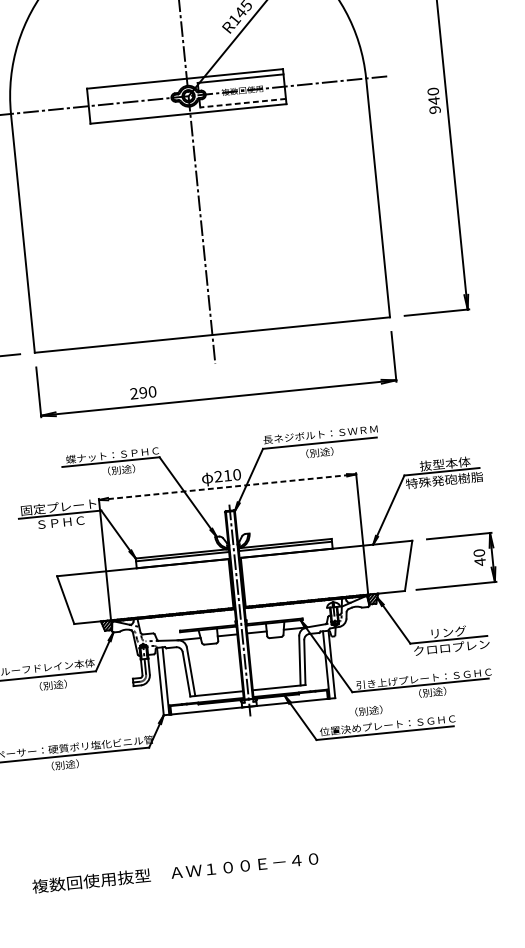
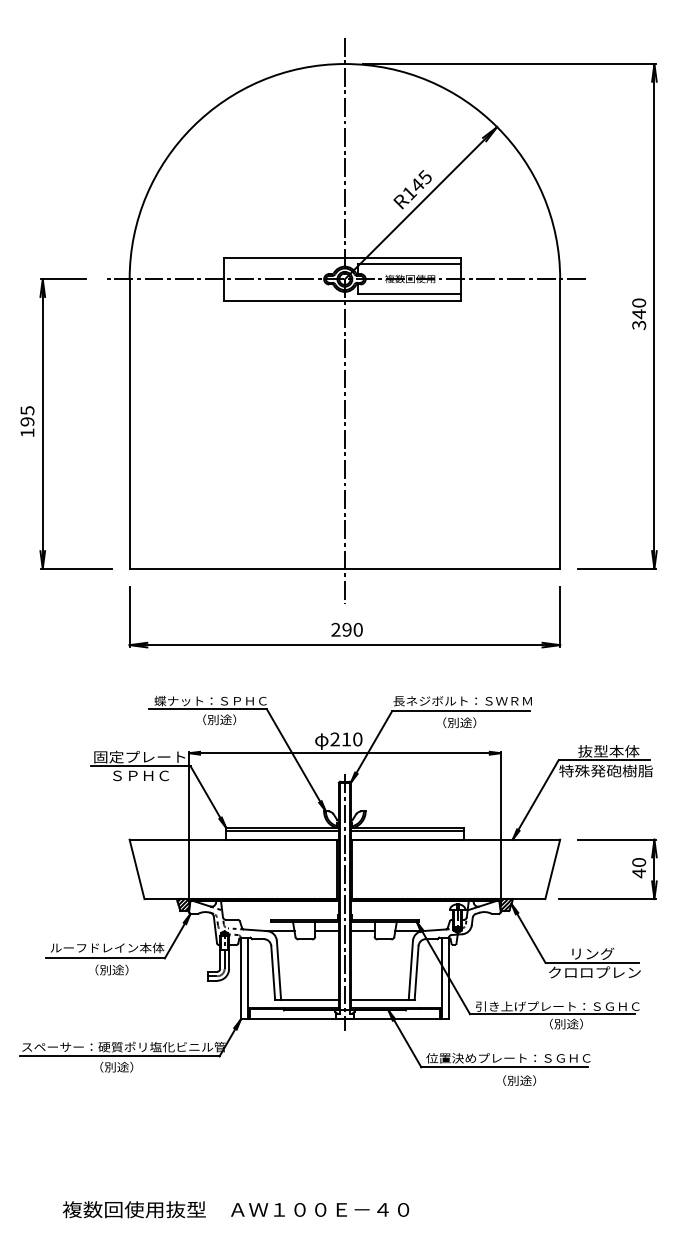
line: (243, 103) -> (409, 294), dashed -> solid
text: (435, 110) -> (639, 325), 940 -> 340
text: (142, 392) -> (346, 629), moved
line: (227, 487) -> (344, 753), dashed -> solid
text: (368, 710) -> (519, 1080), moved

